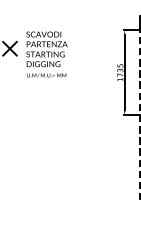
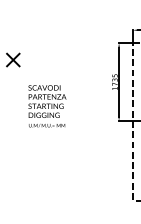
text: (47, 54) -> (47, 106), moved

